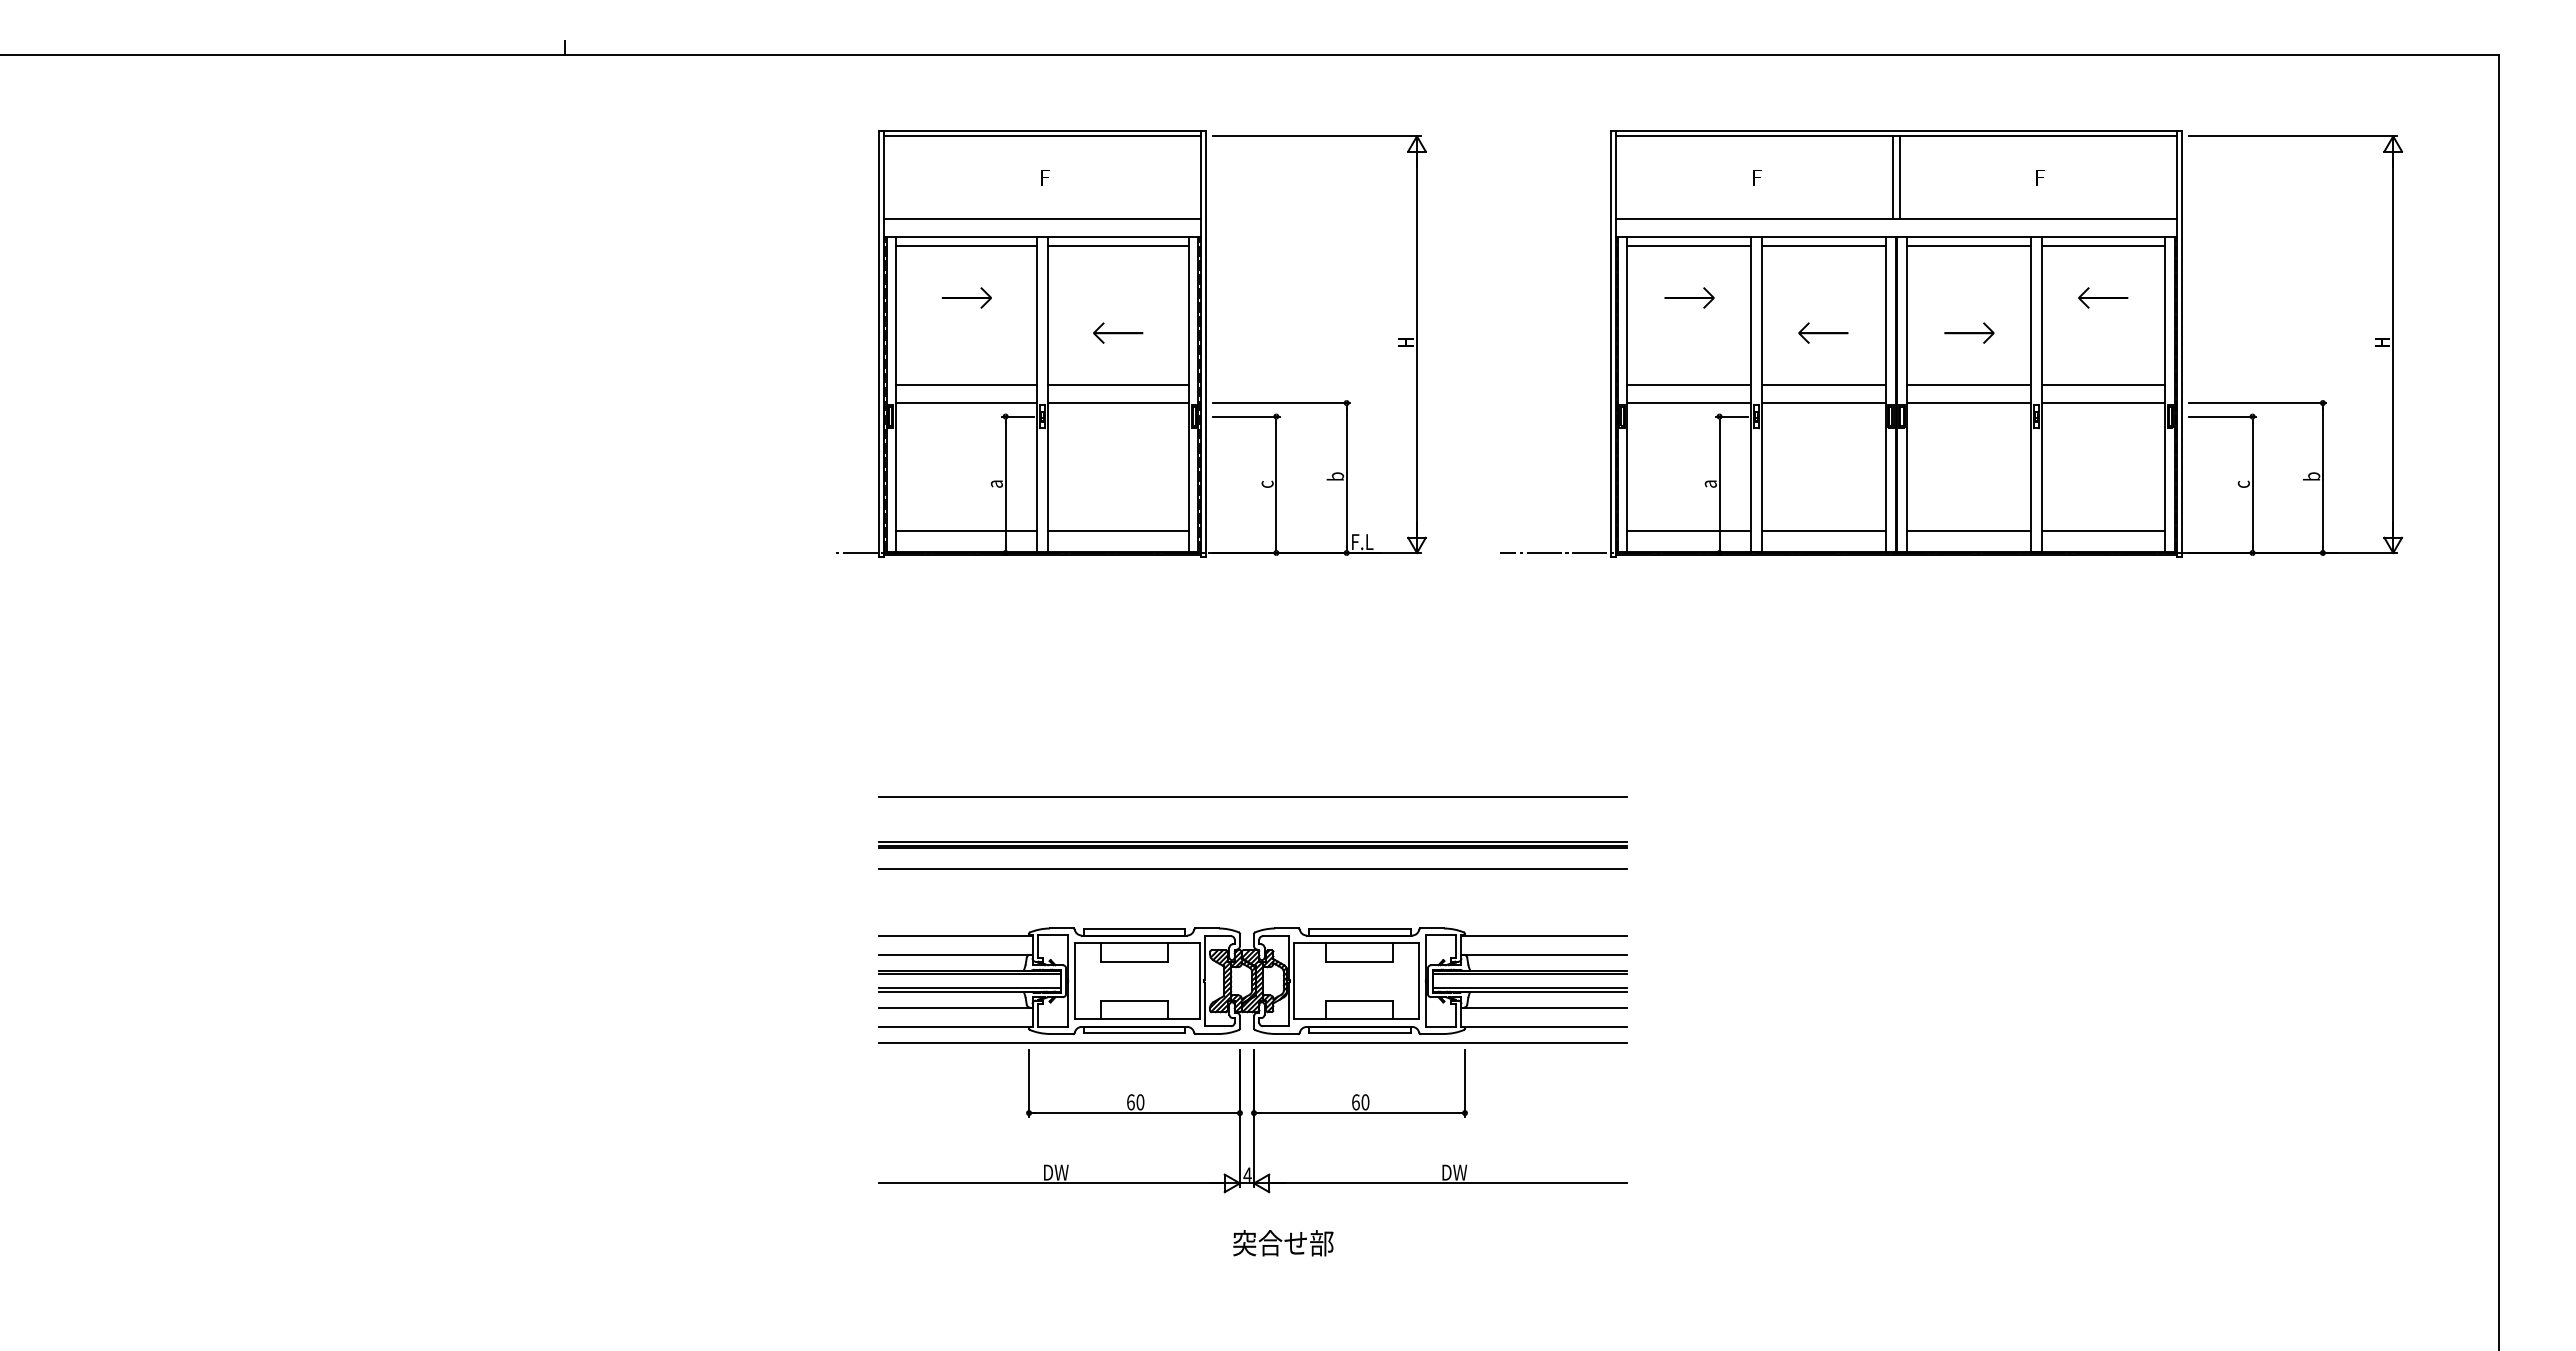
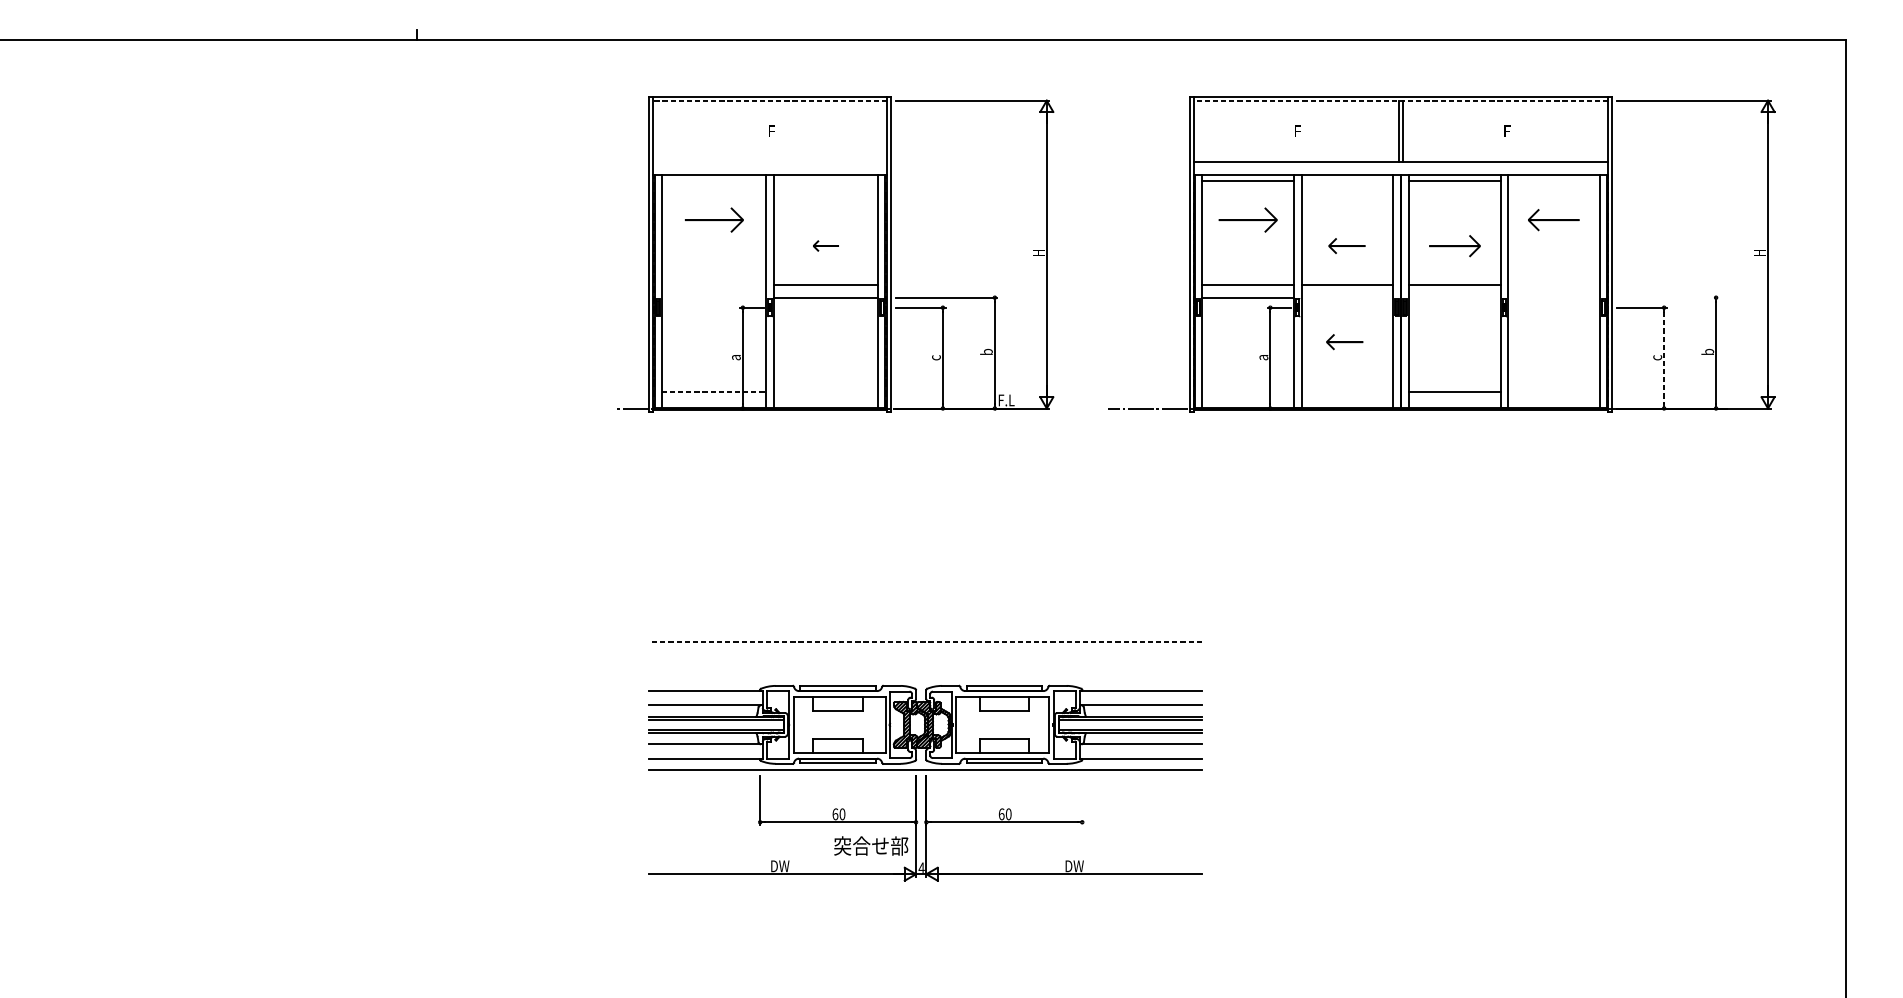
line: (1042, 136) -> (770, 100), solid -> dashed
line: (1896, 136) -> (1401, 100), solid -> dashed
line: (1042, 218) -> (770, 161), removed
line: (966, 245) -> (713, 181), removed
line: (1118, 245) -> (826, 181), removed
line: (1823, 245) -> (1347, 181), removed
line: (2103, 245) -> (1553, 181), removed
part: (966, 297) -> (713, 219), size x1.6
part: (1689, 297) -> (1248, 219), size x1.6
part: (2103, 297) -> (1553, 219), size x1.4
part: (1118, 332) -> (826, 245), size x0.7
part: (1969, 332) -> (1454, 245), size x1.4
line: (966, 385) -> (713, 284), removed
line: (2103, 385) -> (1553, 284), removed
line: (966, 403) -> (713, 298), removed
line: (1823, 403) -> (1347, 298), removed
line: (1969, 403) -> (1454, 298), removed
line: (2103, 403) -> (1553, 298), removed
line: (2257, 403) -> (1667, 298), removed
part: (1820, 462) -> (1344, 341), added
line: (2252, 485) -> (1664, 358), solid -> dashed
line: (966, 530) -> (713, 391), solid -> dashed
line: (1118, 530) -> (826, 391), removed
line: (1689, 530) -> (1248, 391), removed
line: (1823, 530) -> (1347, 391), removed
line: (2103, 530) -> (1553, 391), removed
line: (1252, 796) -> (925, 588), removed
part: (1252, 844) -> (925, 623), removed
line: (1252, 868) -> (925, 641), solid -> dashed
line: (1465, 1082) -> (1082, 799), removed
text: (1283, 1243) -> (871, 846), moved

